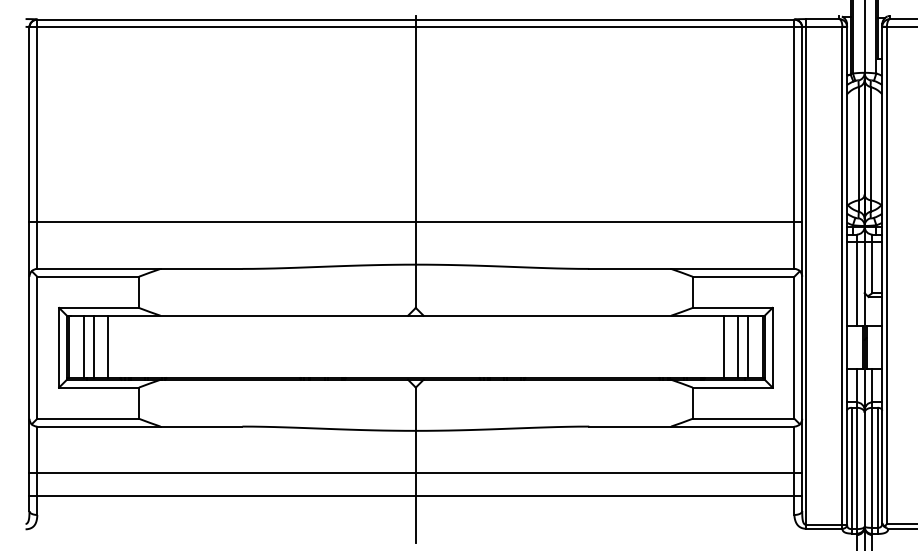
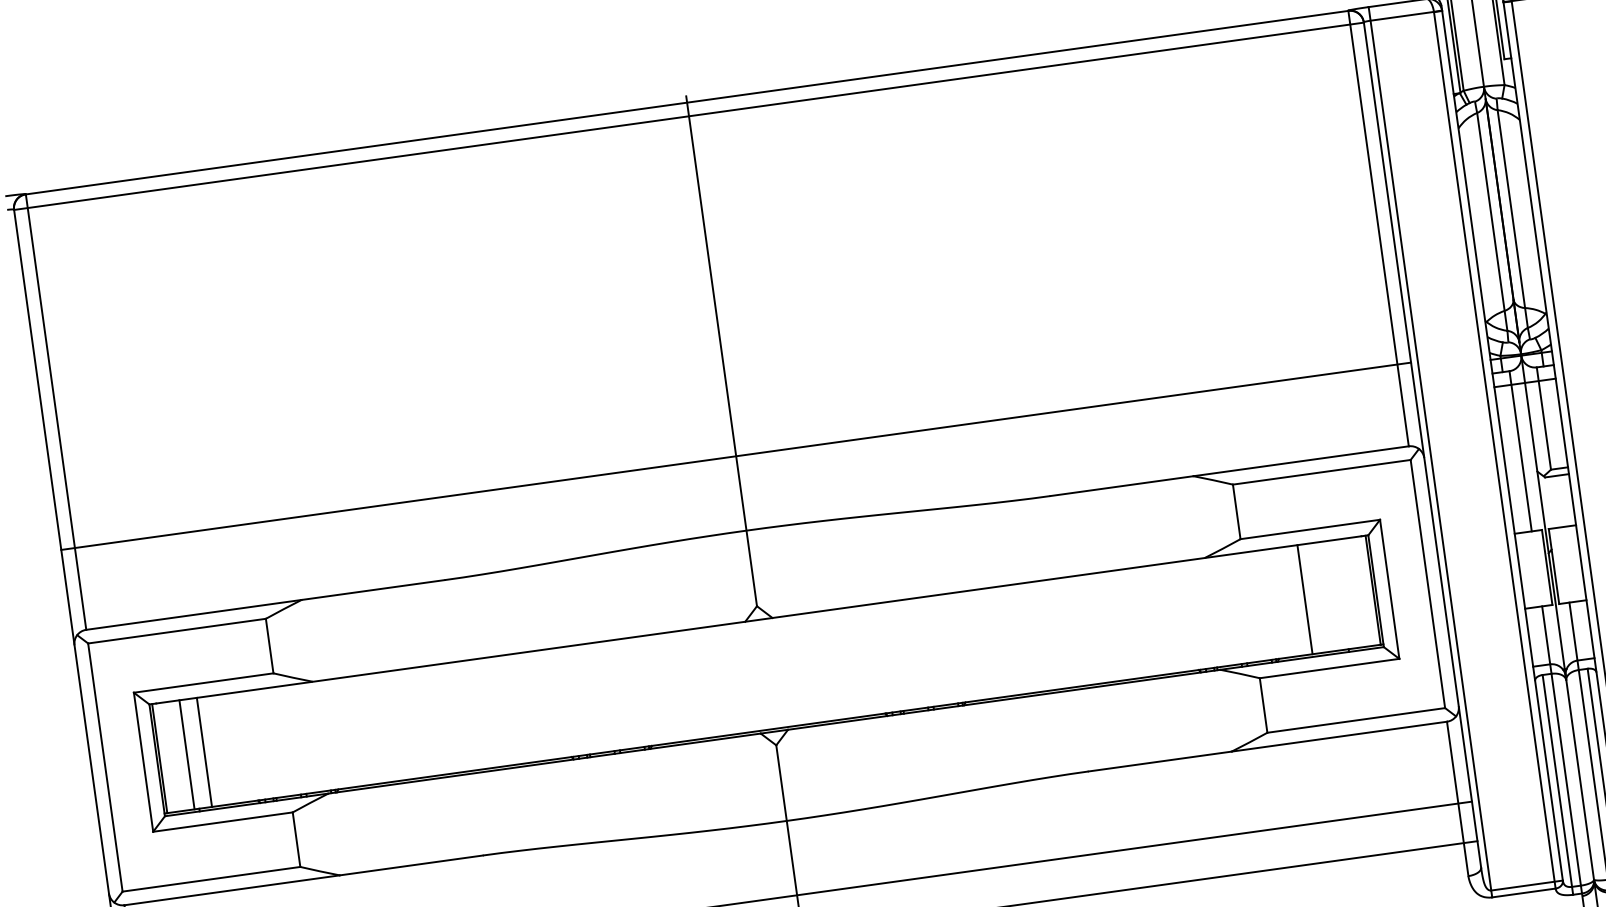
line: (107, 346) -> (227, 748), removed
line: (737, 346) -> (1328, 595), removed
line: (747, 346) -> (1345, 593), removed

